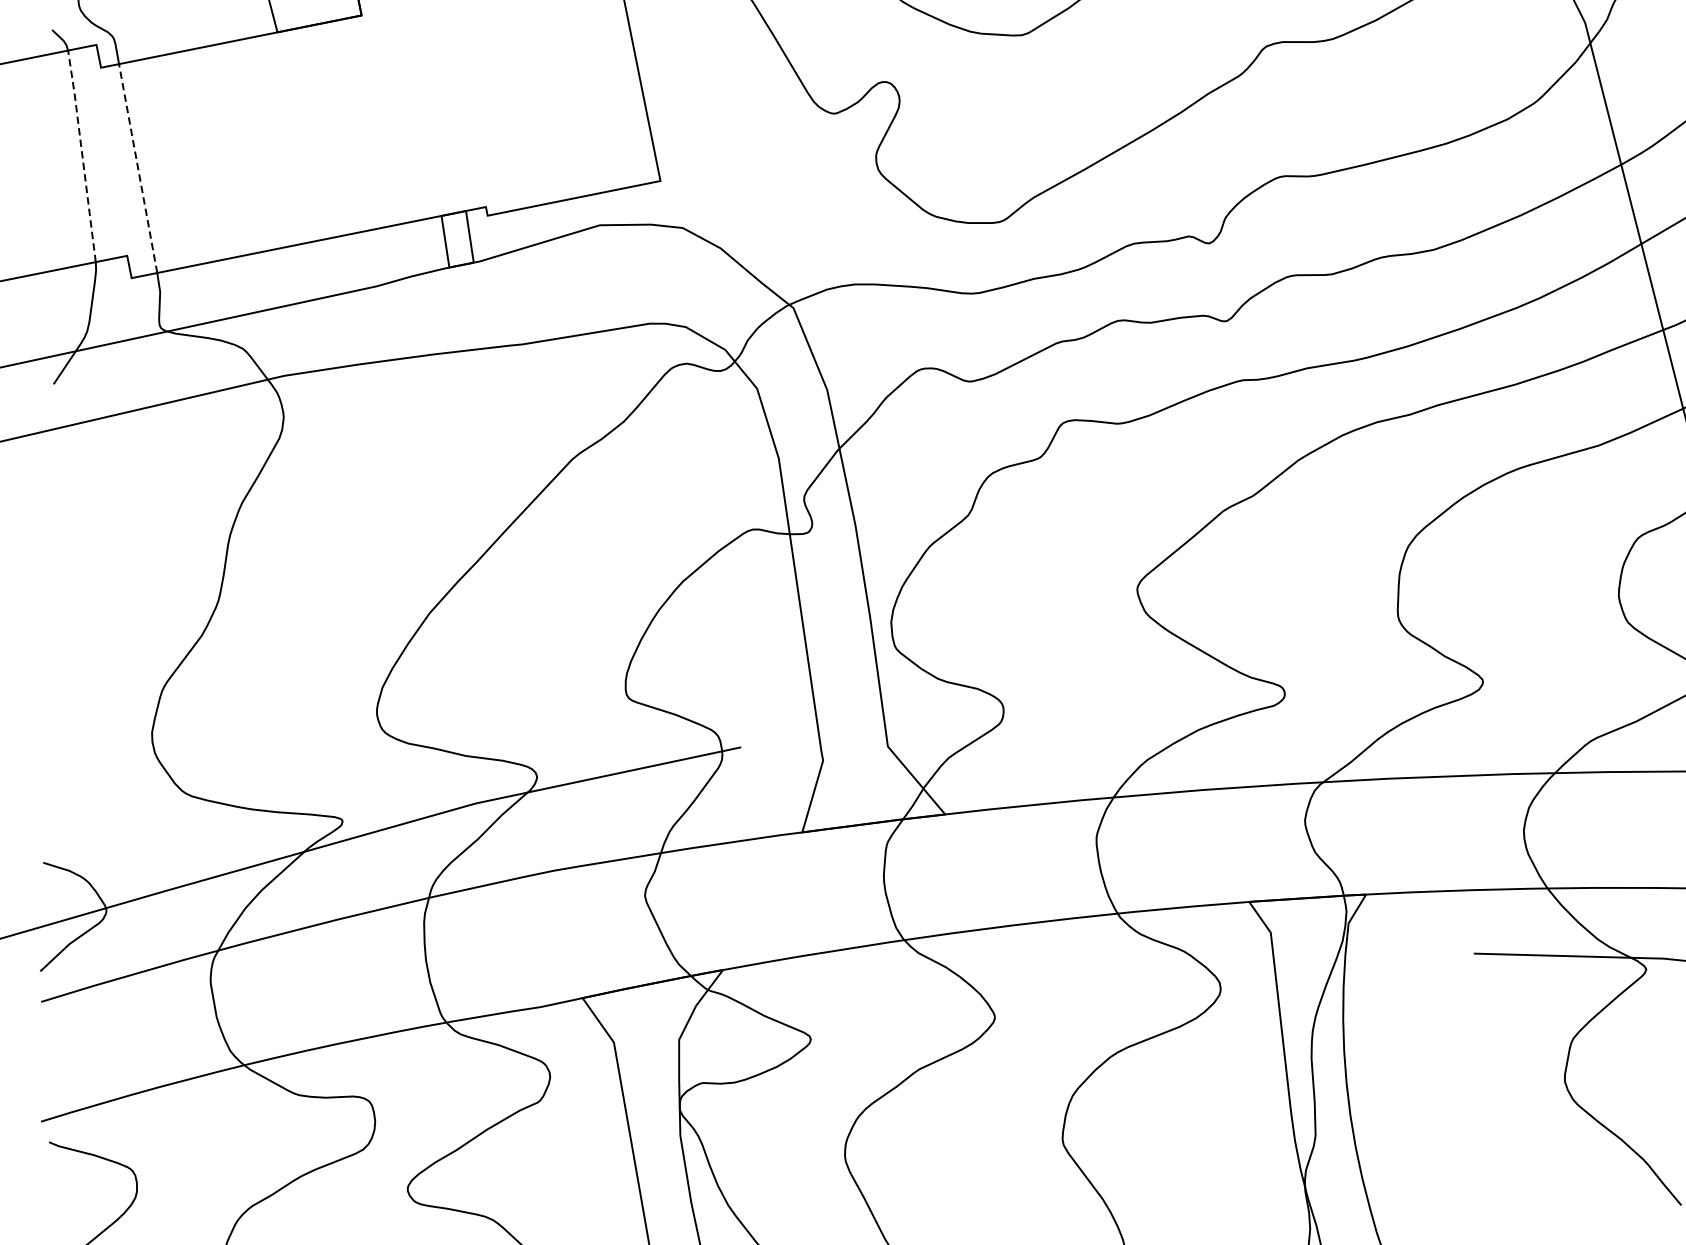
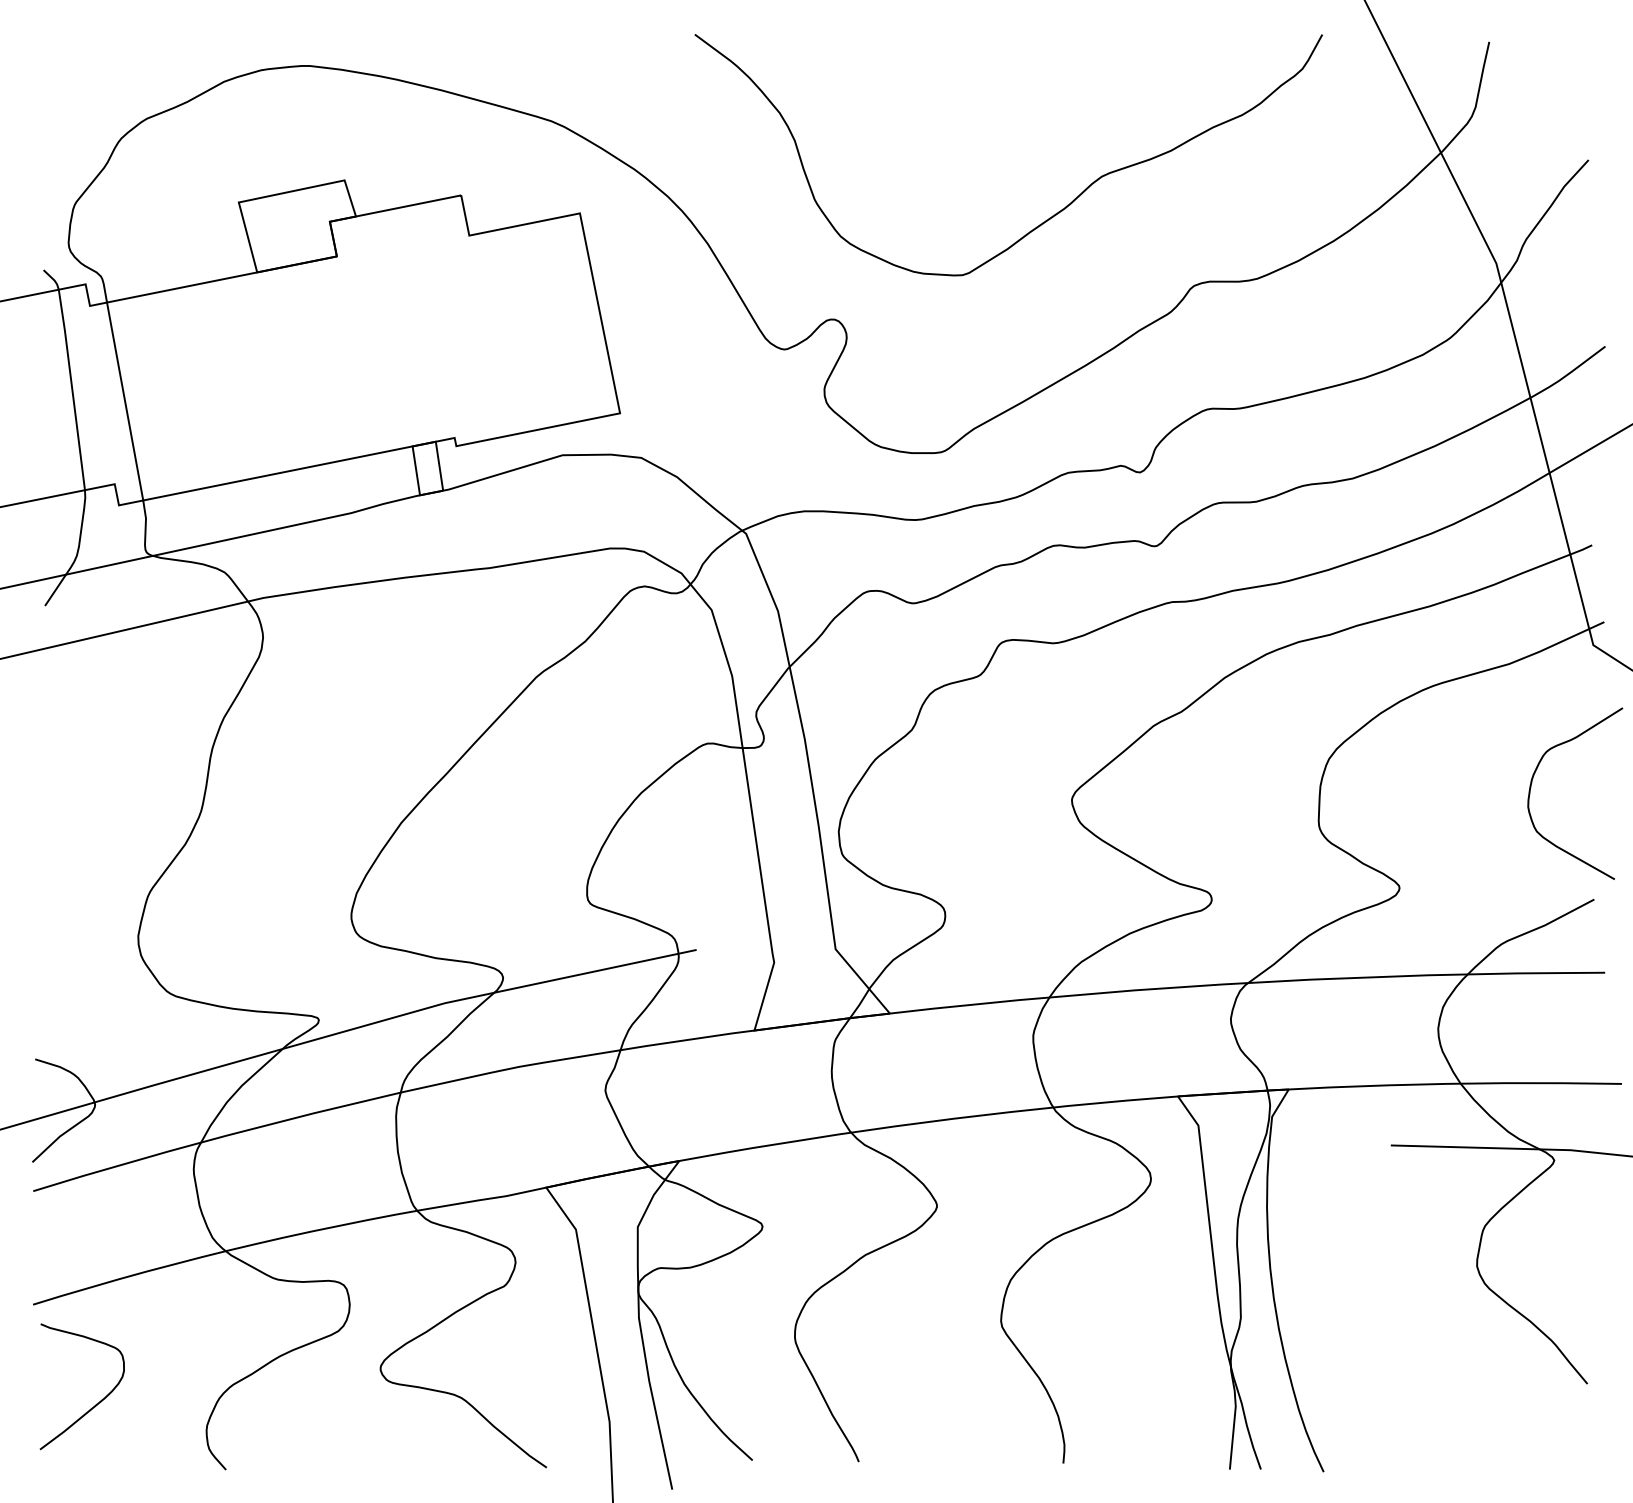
line: (82, 154) -> (72, 388), dashed -> solid
line: (138, 168) -> (125, 401), dashed -> solid

